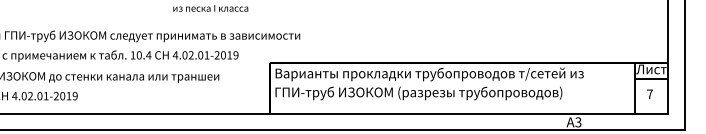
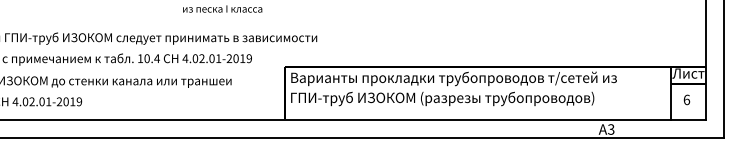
text: (649, 94) -> (686, 100), 7 -> 6

